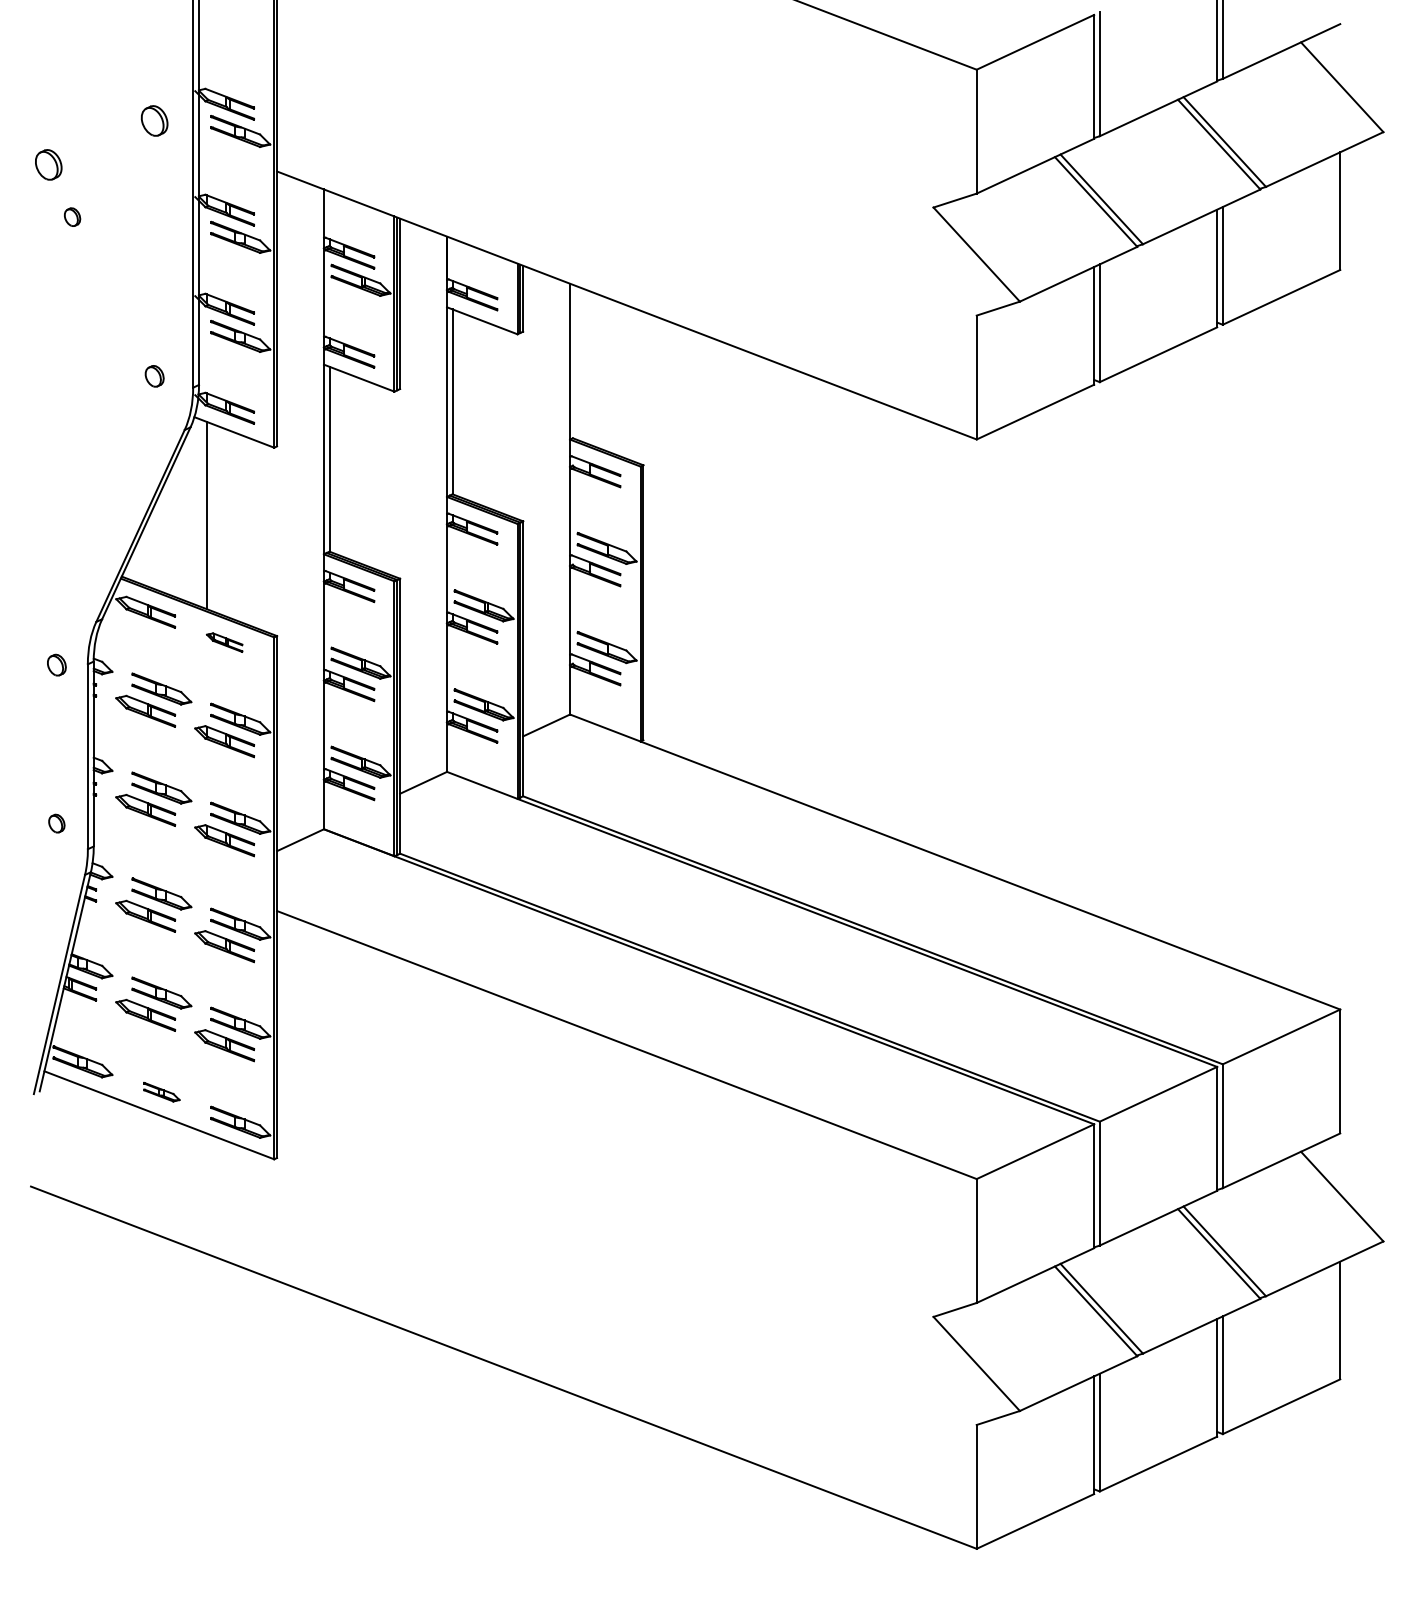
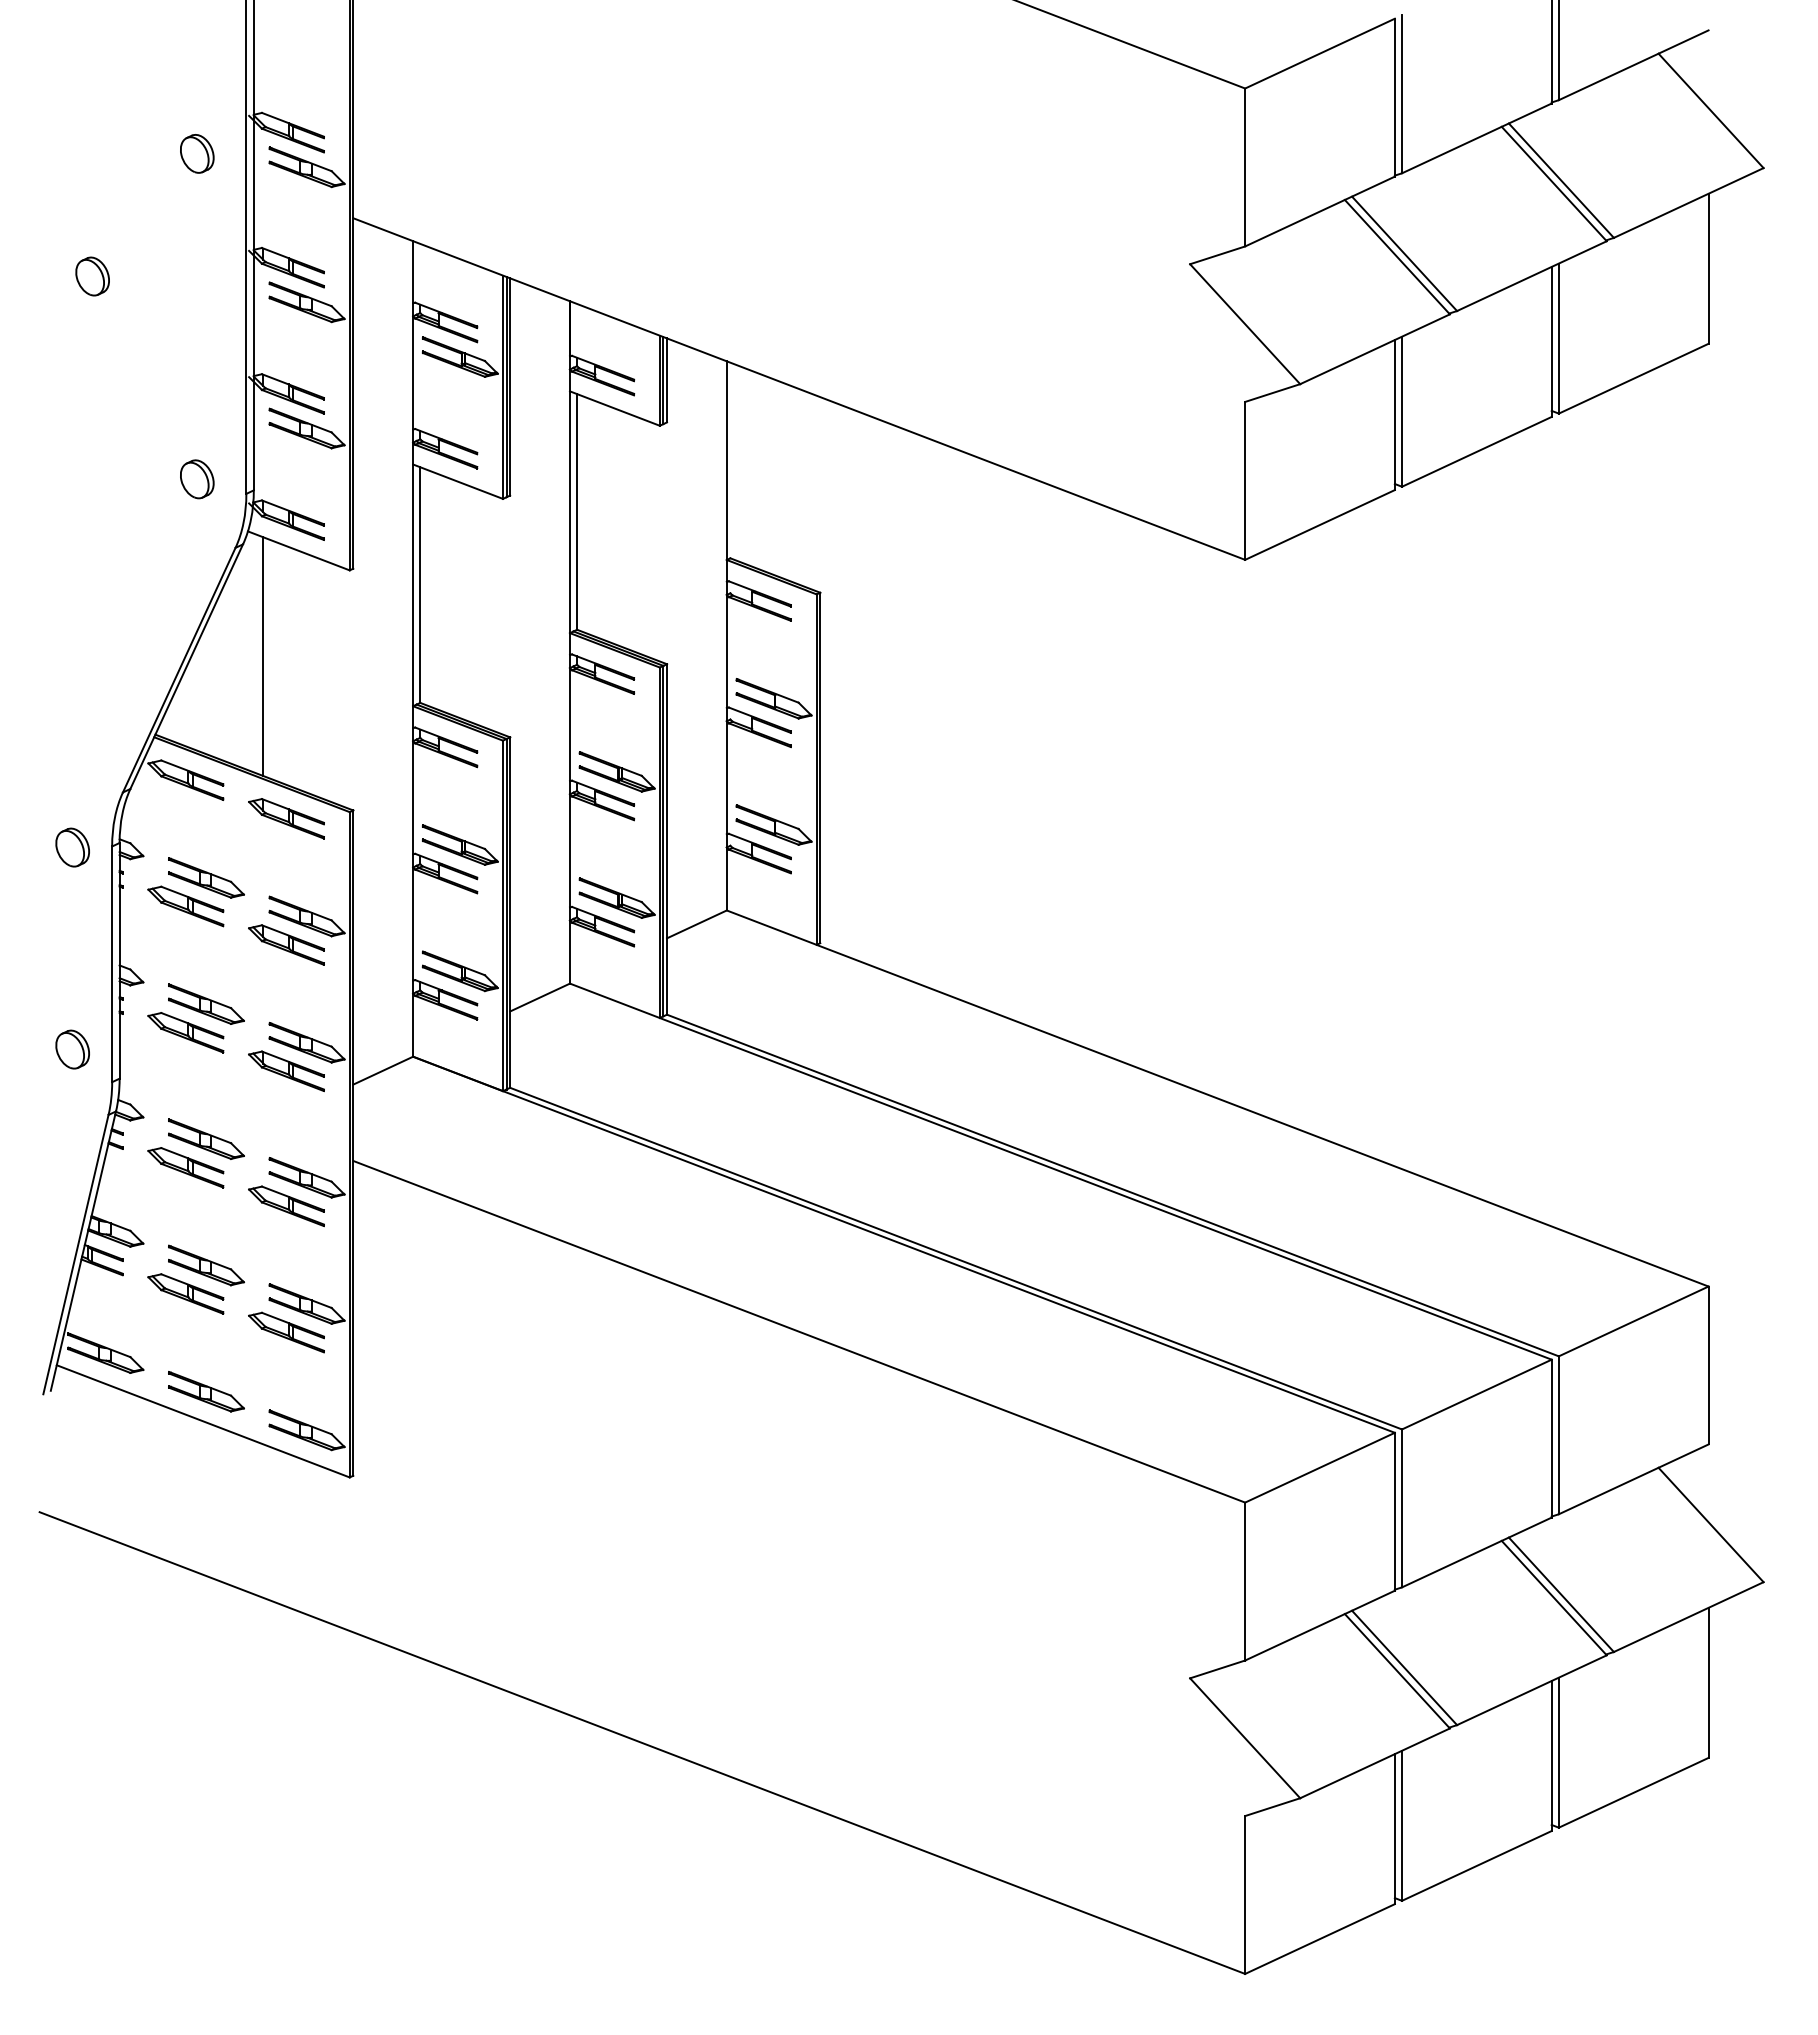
part: (48, 164) -> (62, 209), removed
part: (72, 217) -> (92, 276), size x1.67
part: (154, 376) -> (197, 479), size x1.43
part: (224, 642) -> (286, 818), size x1.67
part: (56, 665) -> (72, 847), size x1.43
part: (56, 823) -> (72, 1049), size x1.67
part: (161, 1091) -> (206, 1391), size x1.67

